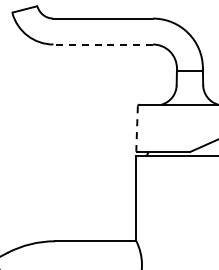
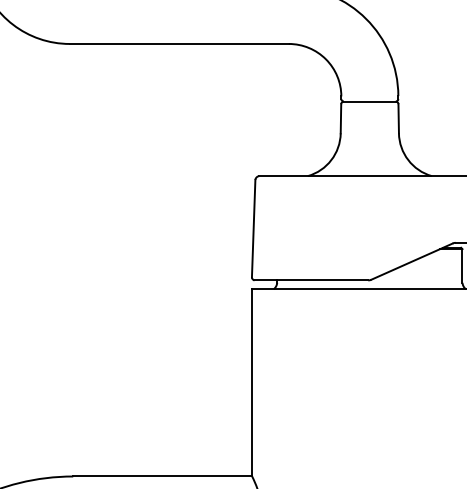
line: (103, 44) -> (179, 43), dashed -> solid
line: (137, 129) -> (254, 230), dashed -> solid

